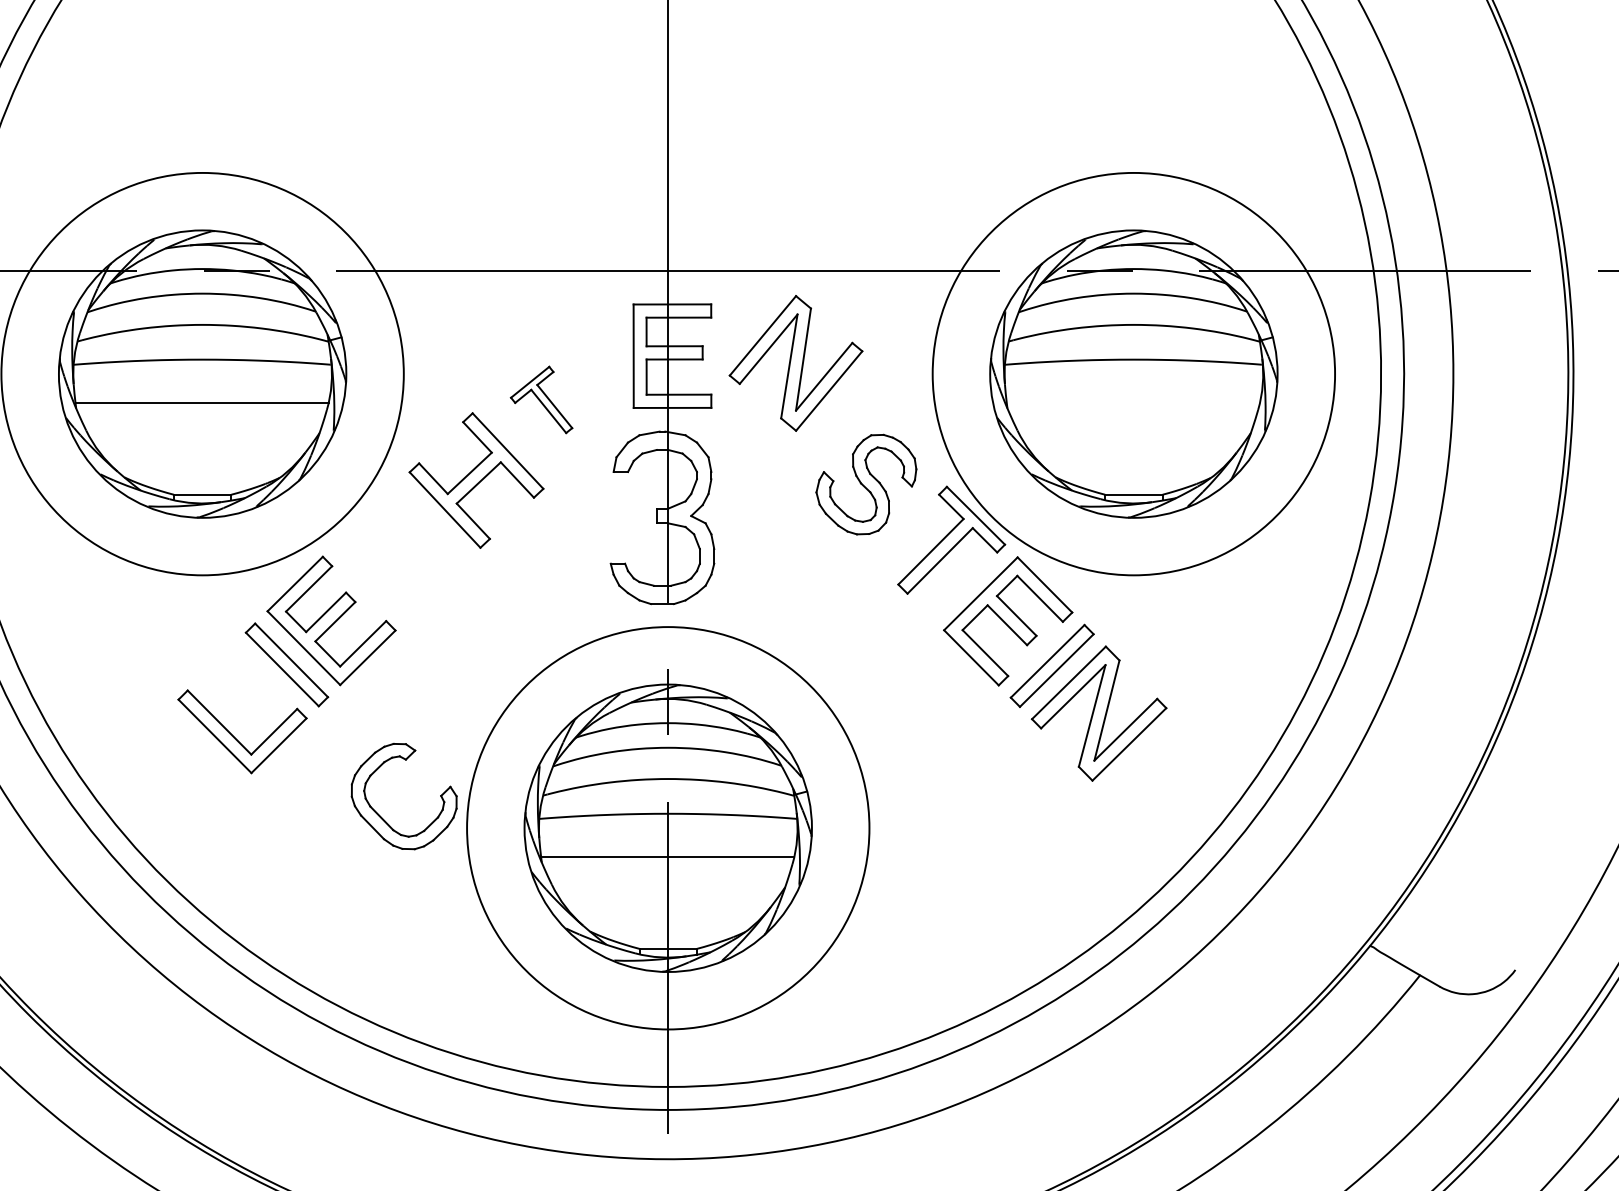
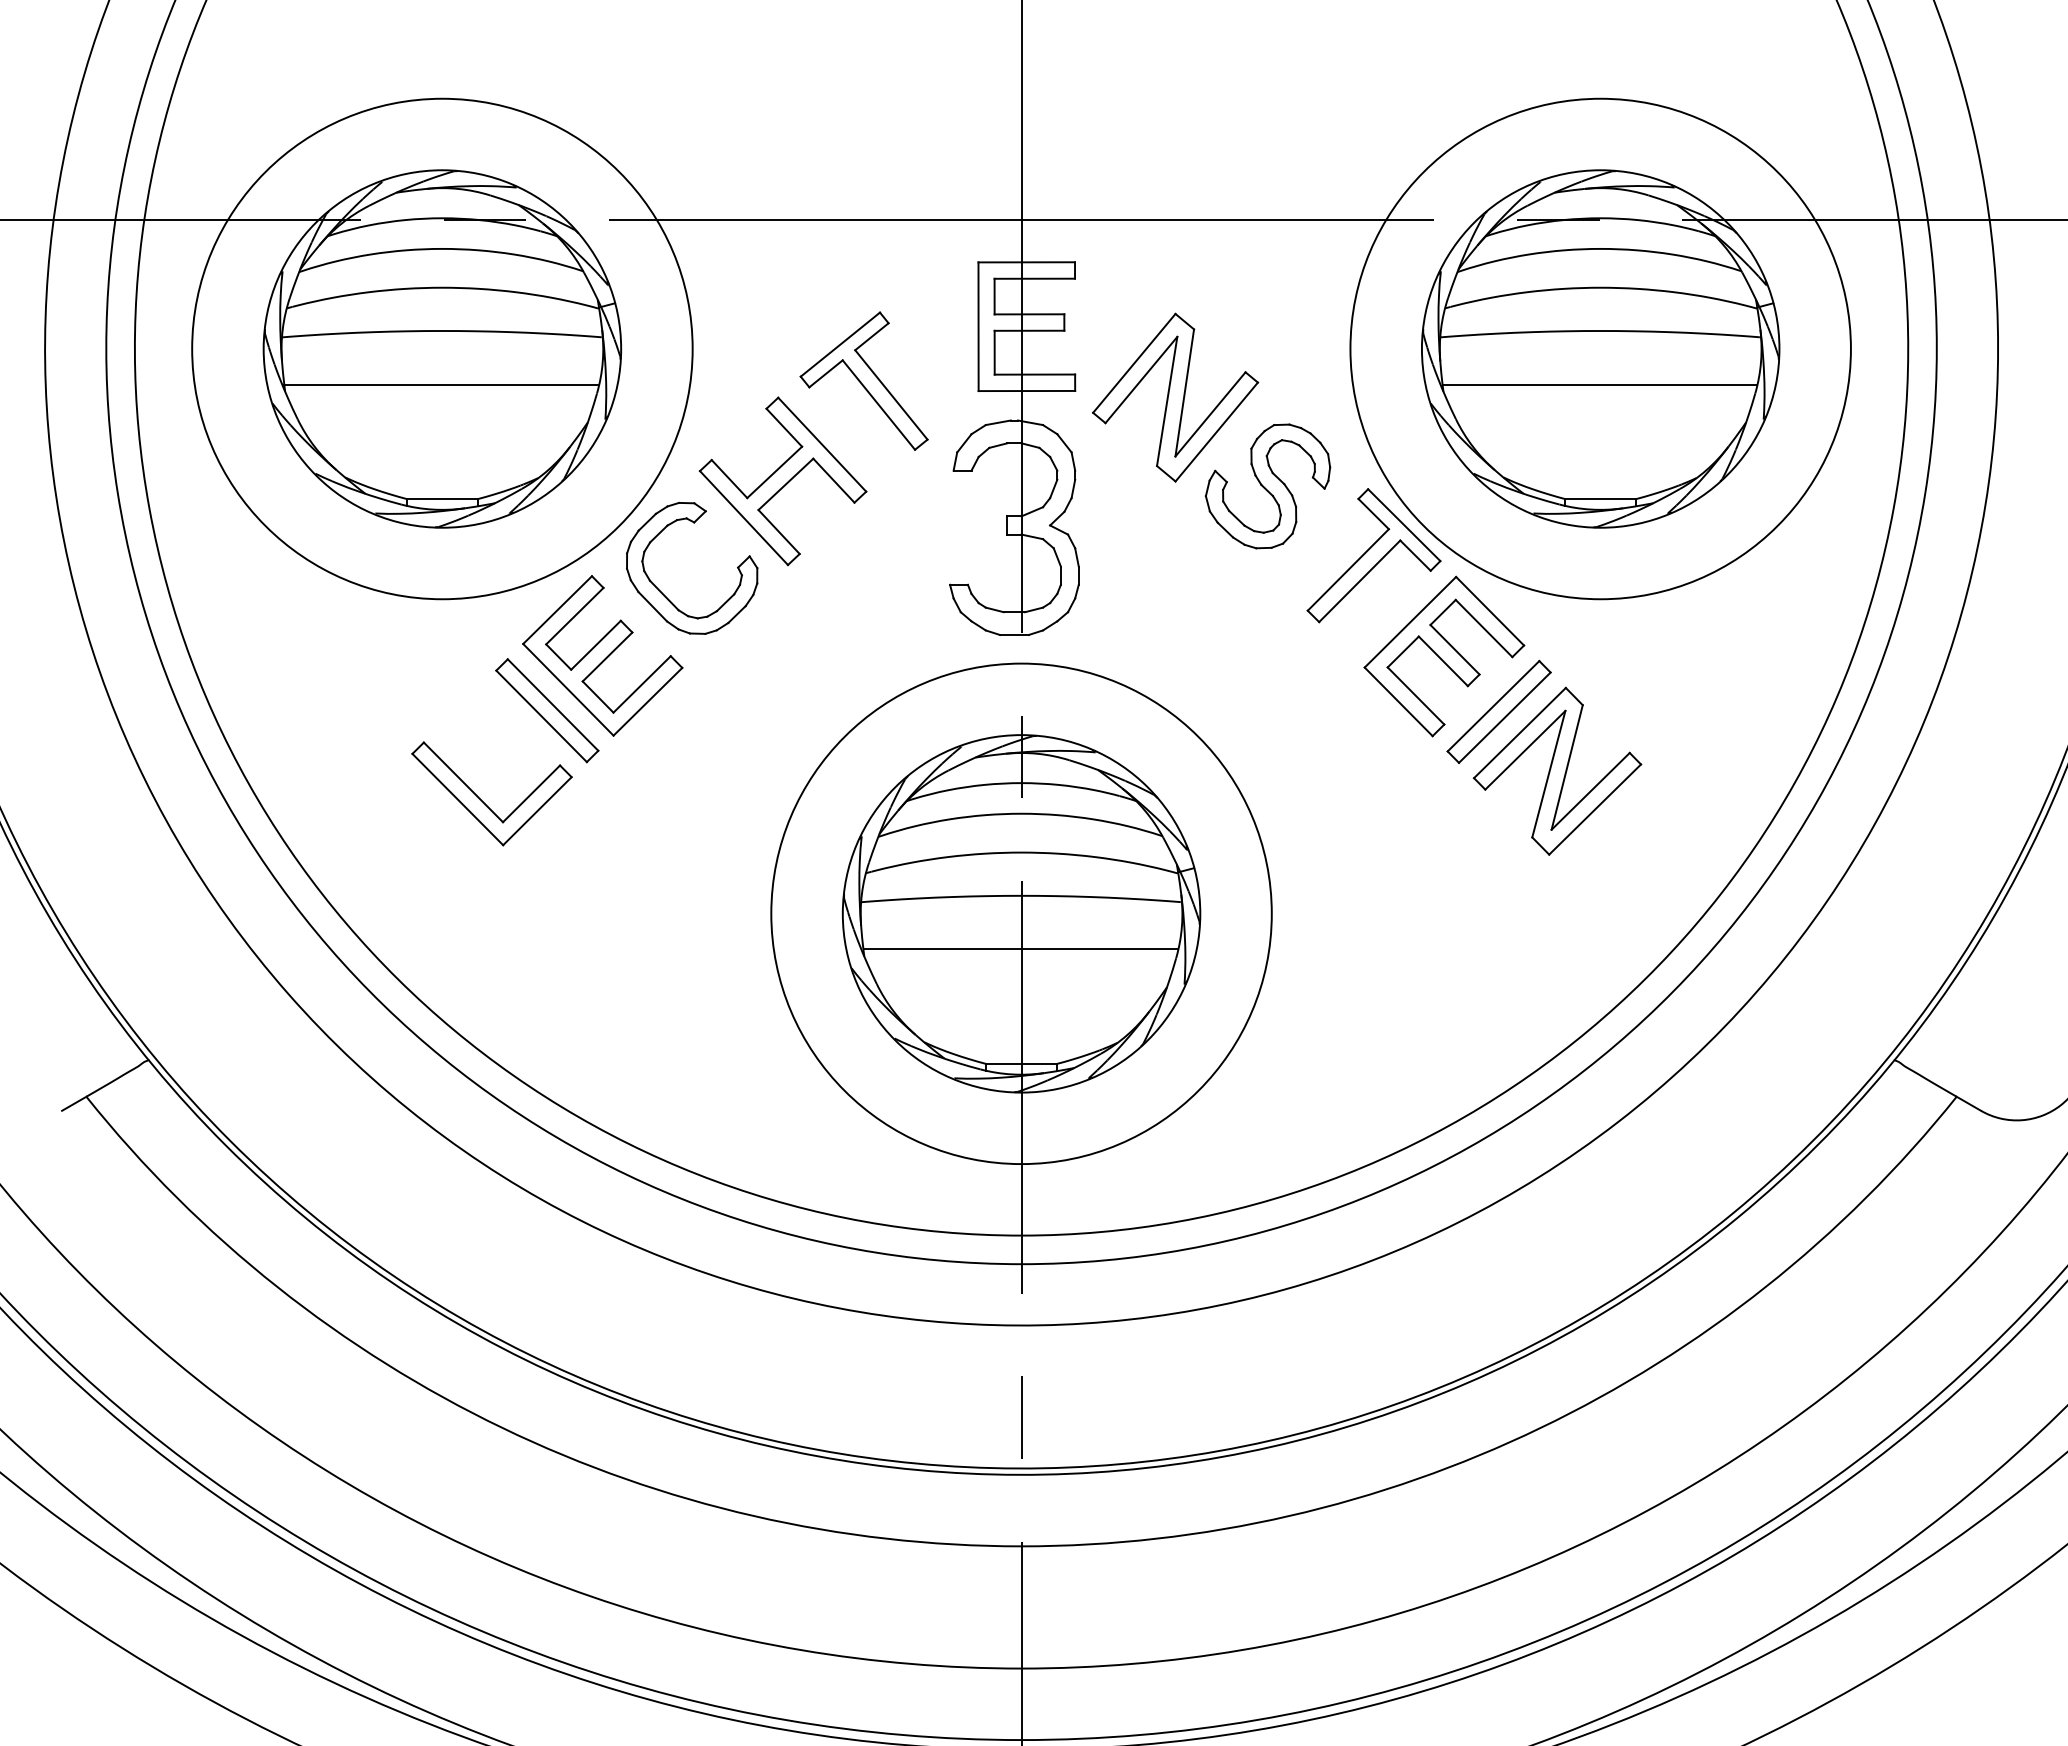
part: (796, 363) -> (1175, 397), moved
part: (541, 399) -> (863, 380), size x1.67
line: (1132, 402) -> (1599, 384), added
part: (381, 817) -> (664, 594), moved

